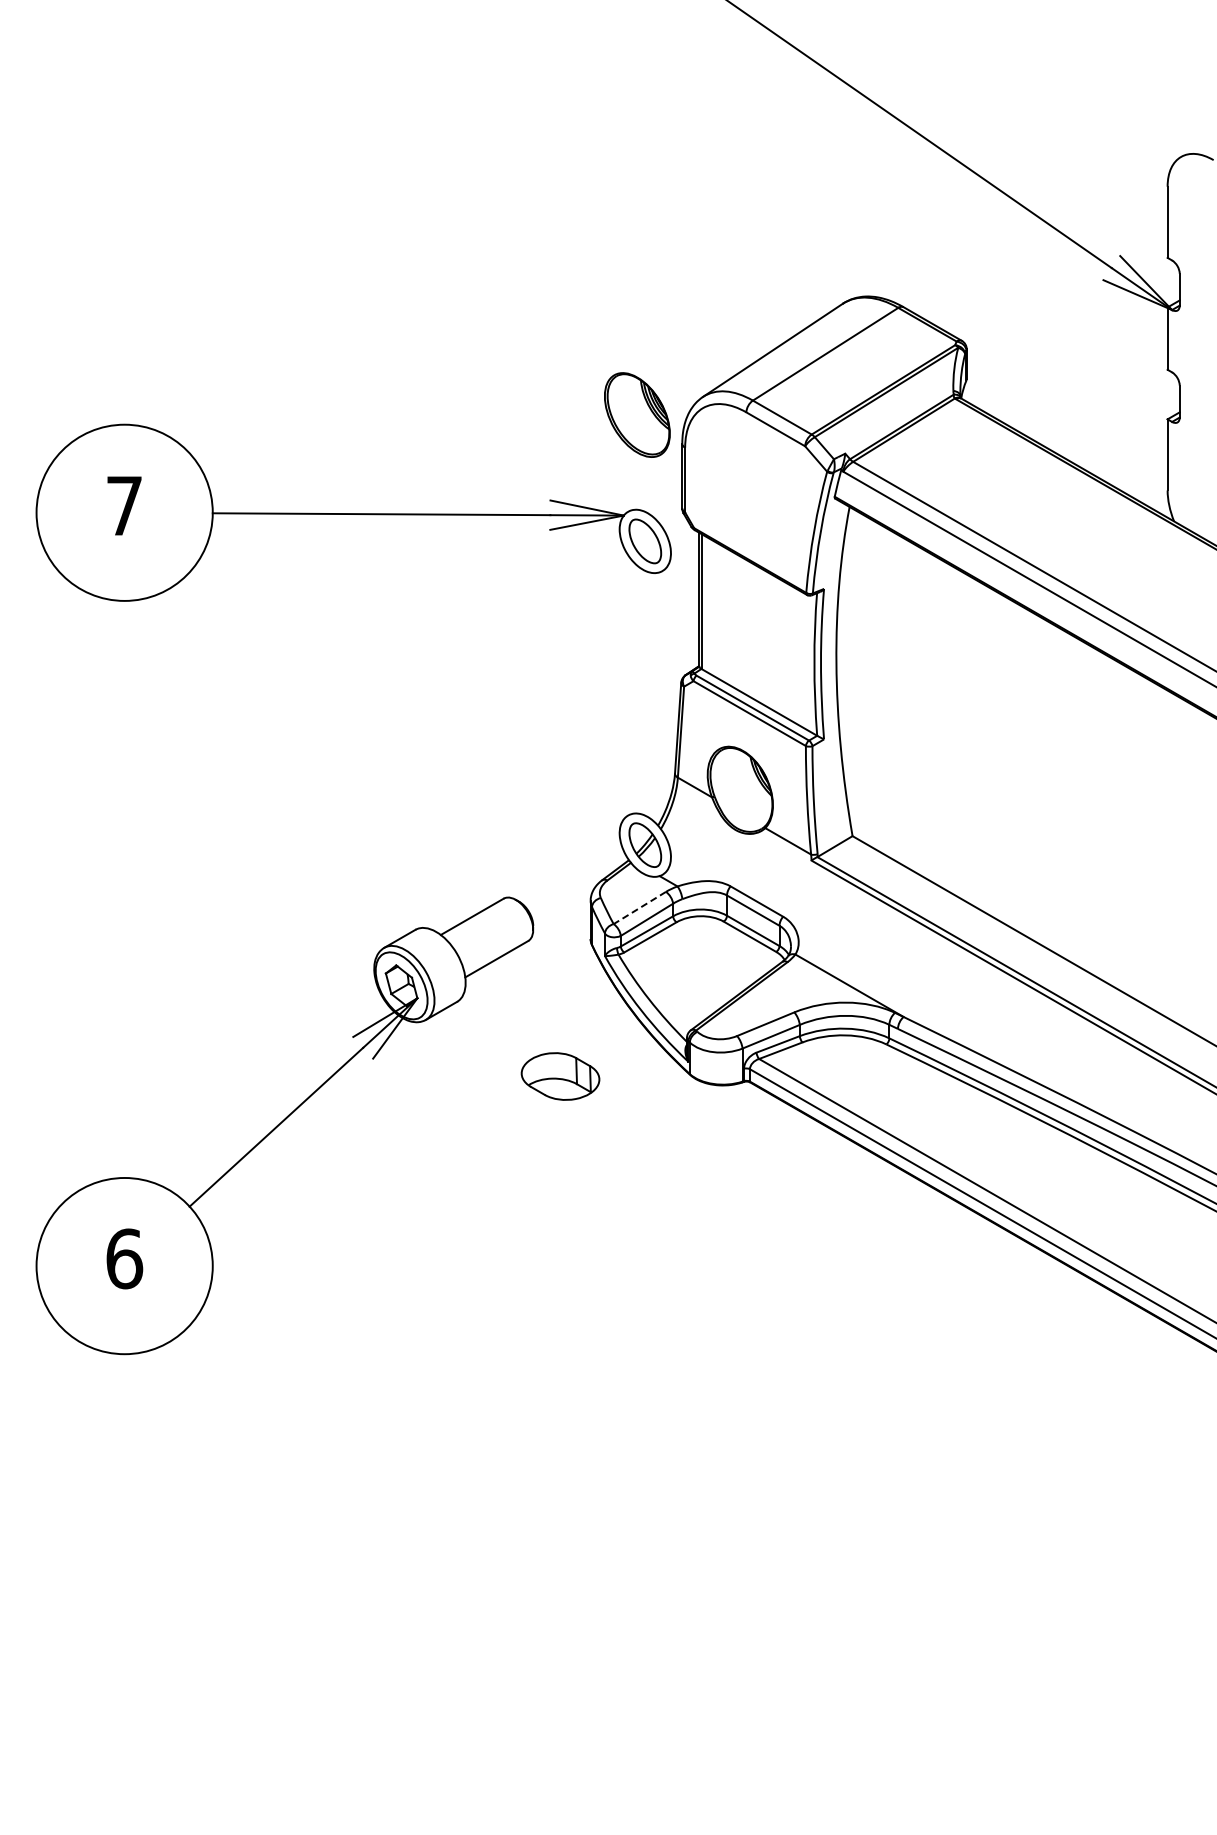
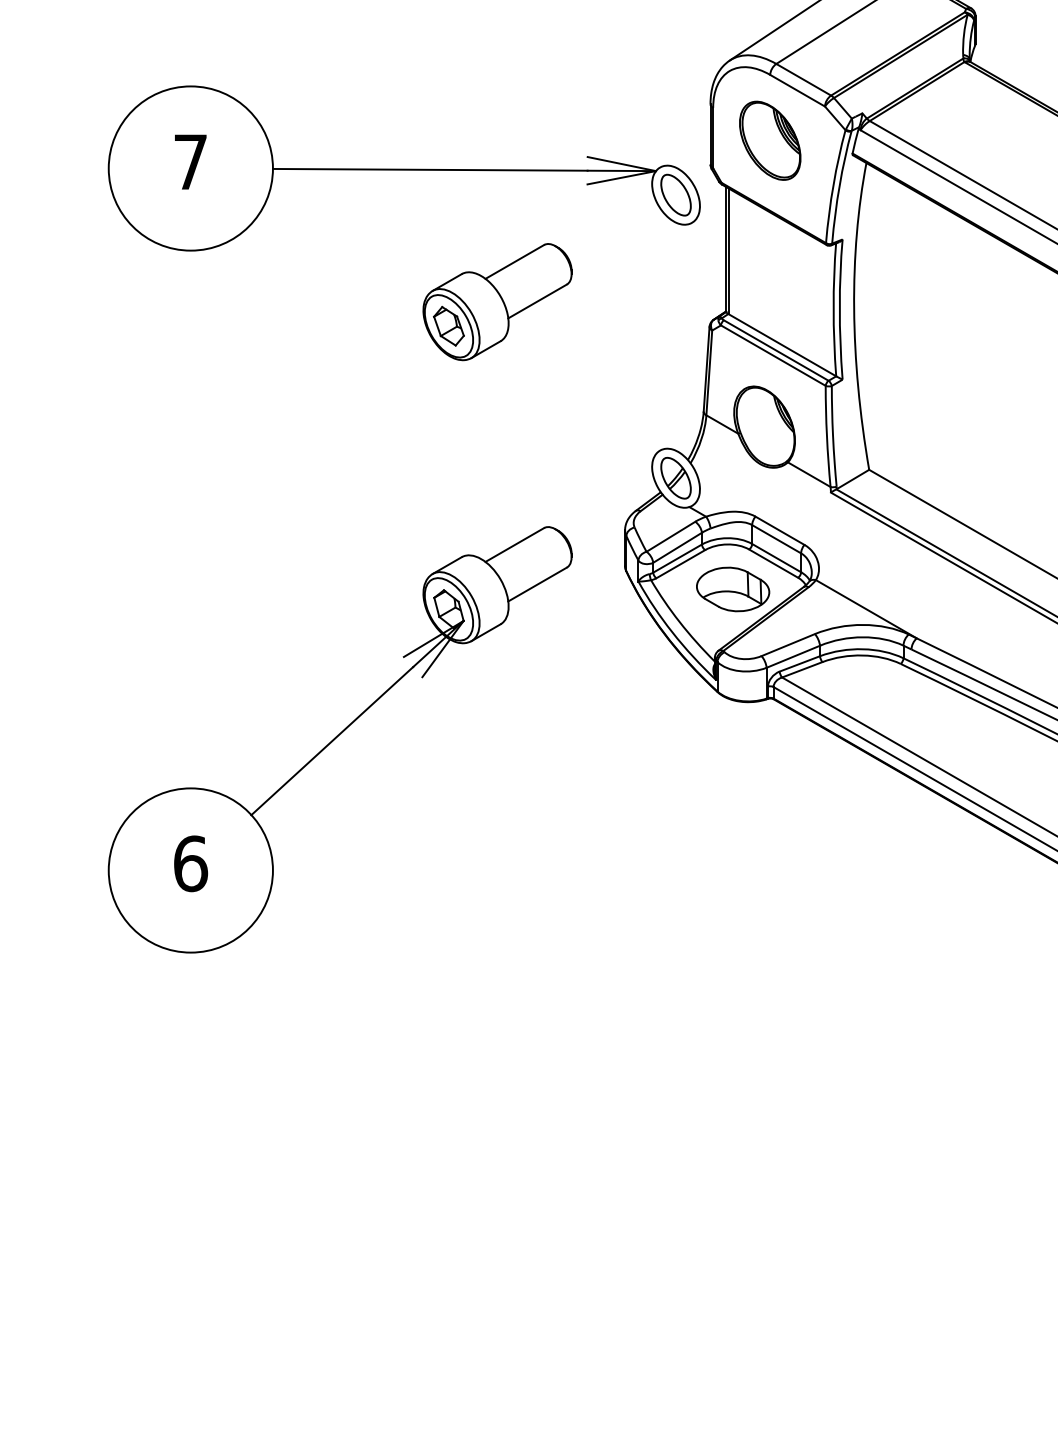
part: (637, 414) -> (770, 140), moved
part: (453, 655) -> (497, 301), added
line: (639, 908) -> (670, 537), dashed -> solid
part: (560, 1076) -> (733, 589), moved

